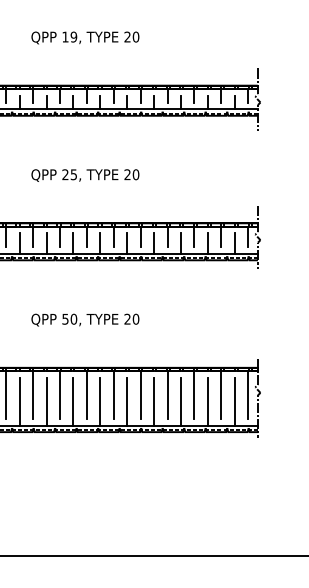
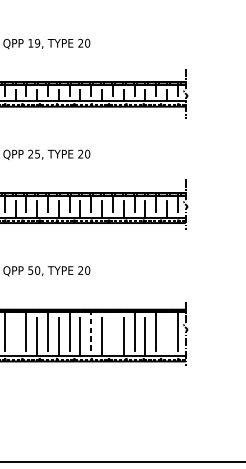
line: (167, 394) -> (112, 331), removed
line: (140, 395) -> (91, 331), solid -> dashed
line: (46, 401) -> (15, 336), removed
line: (234, 401) -> (166, 336), removed

